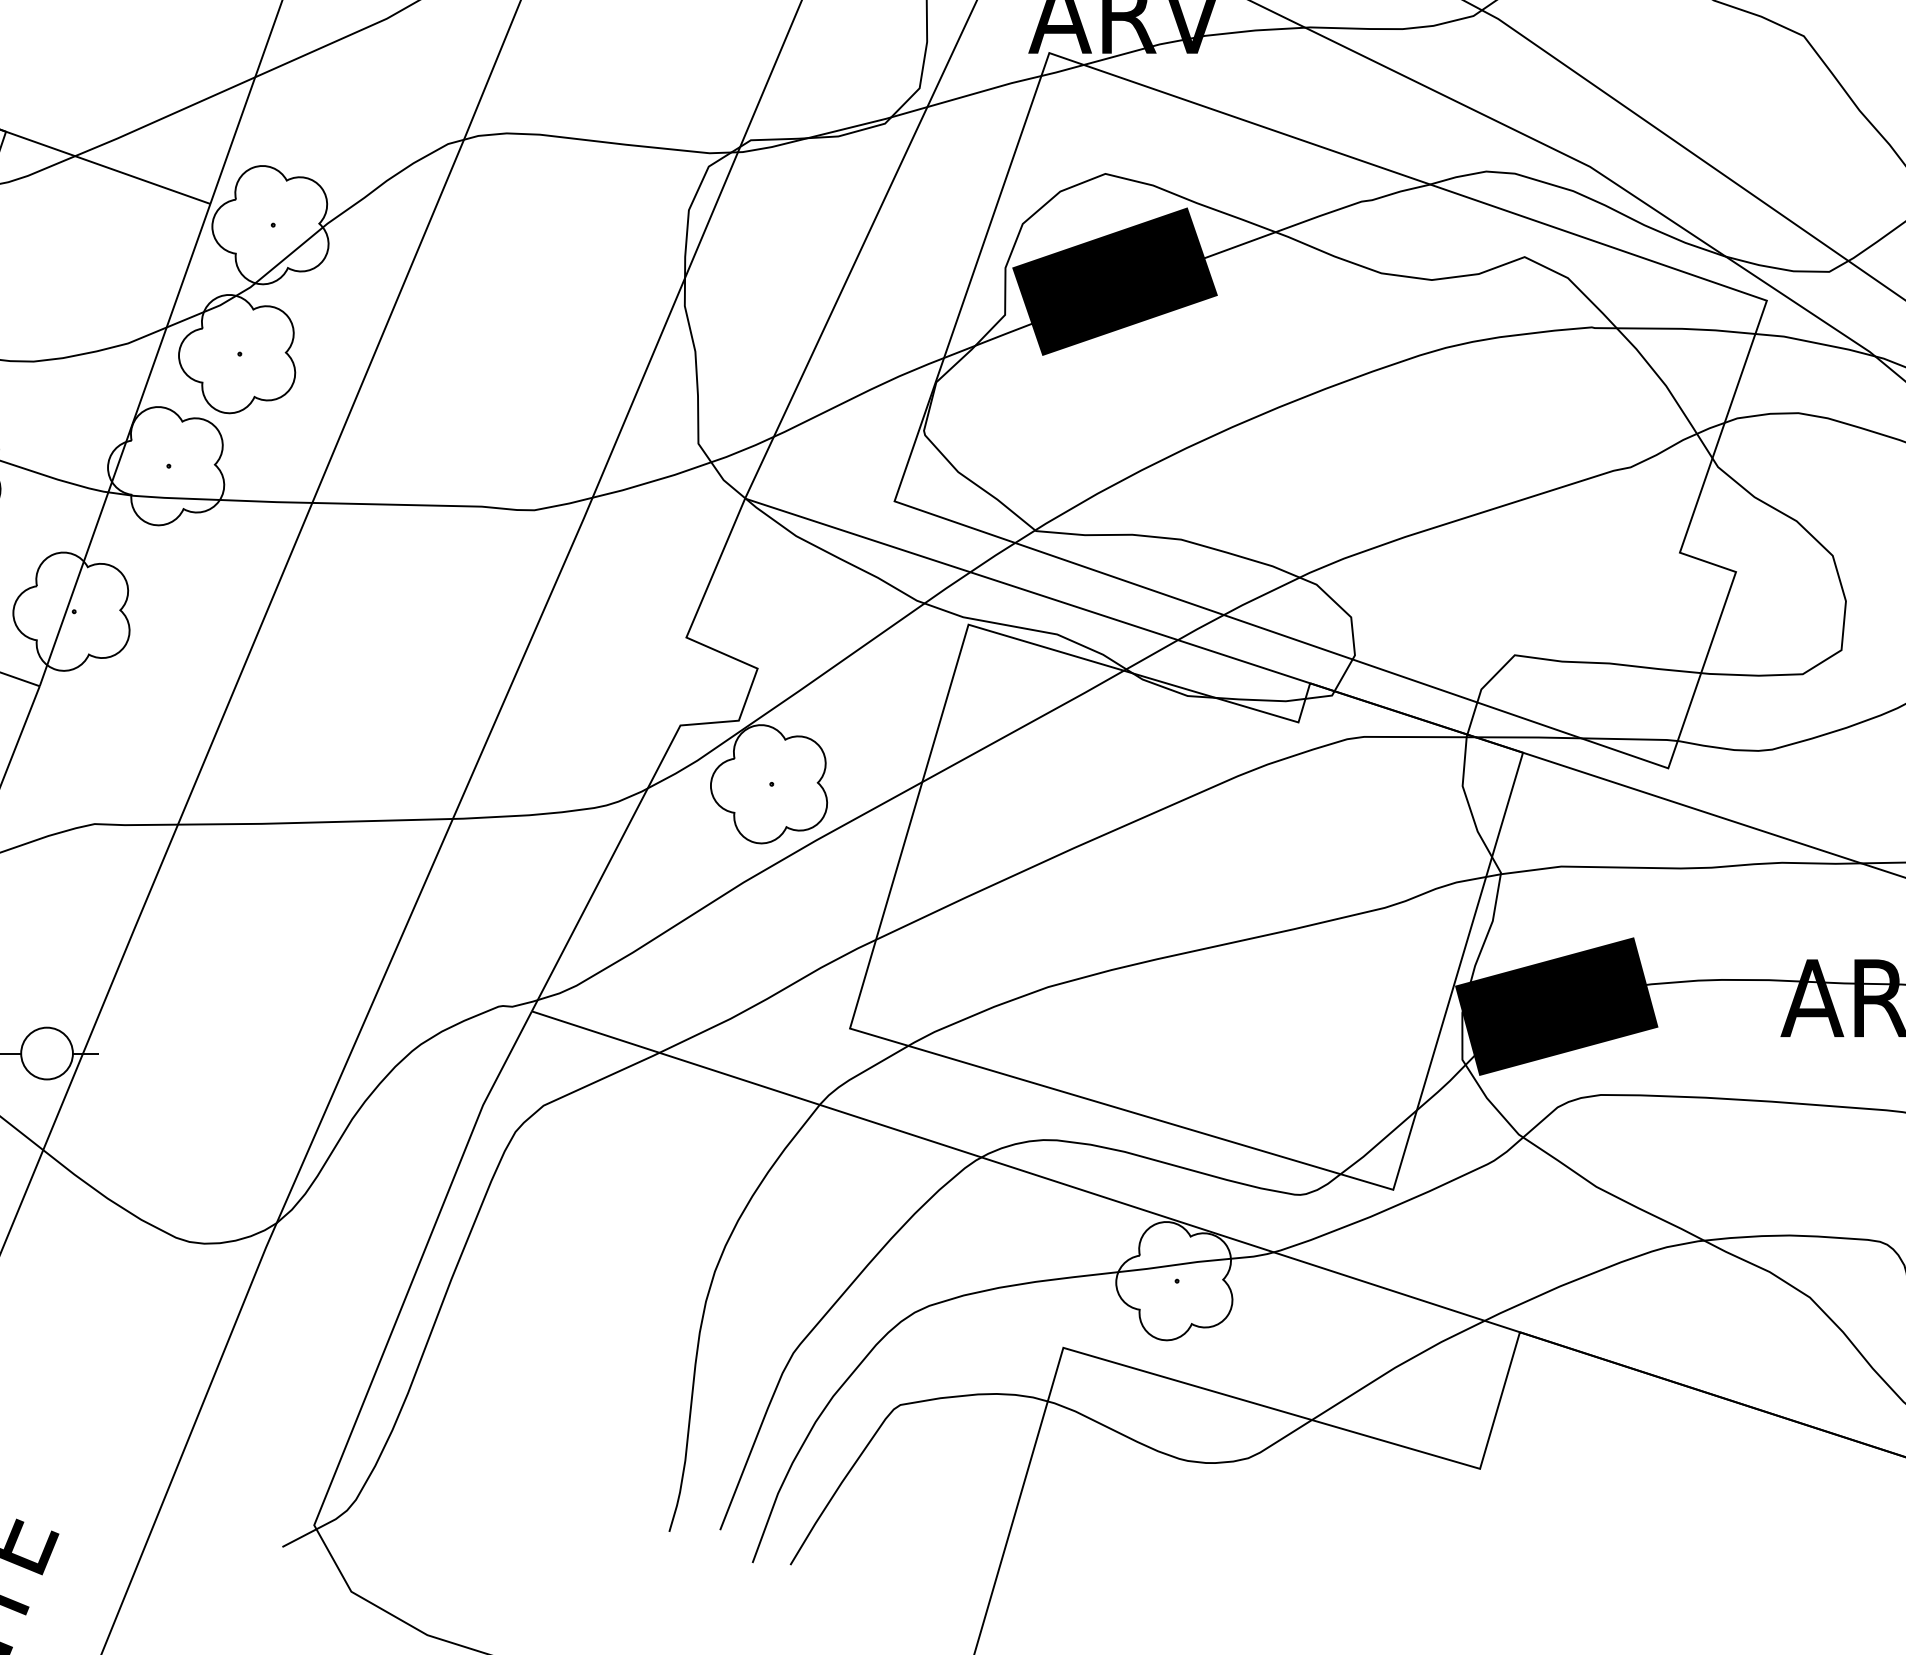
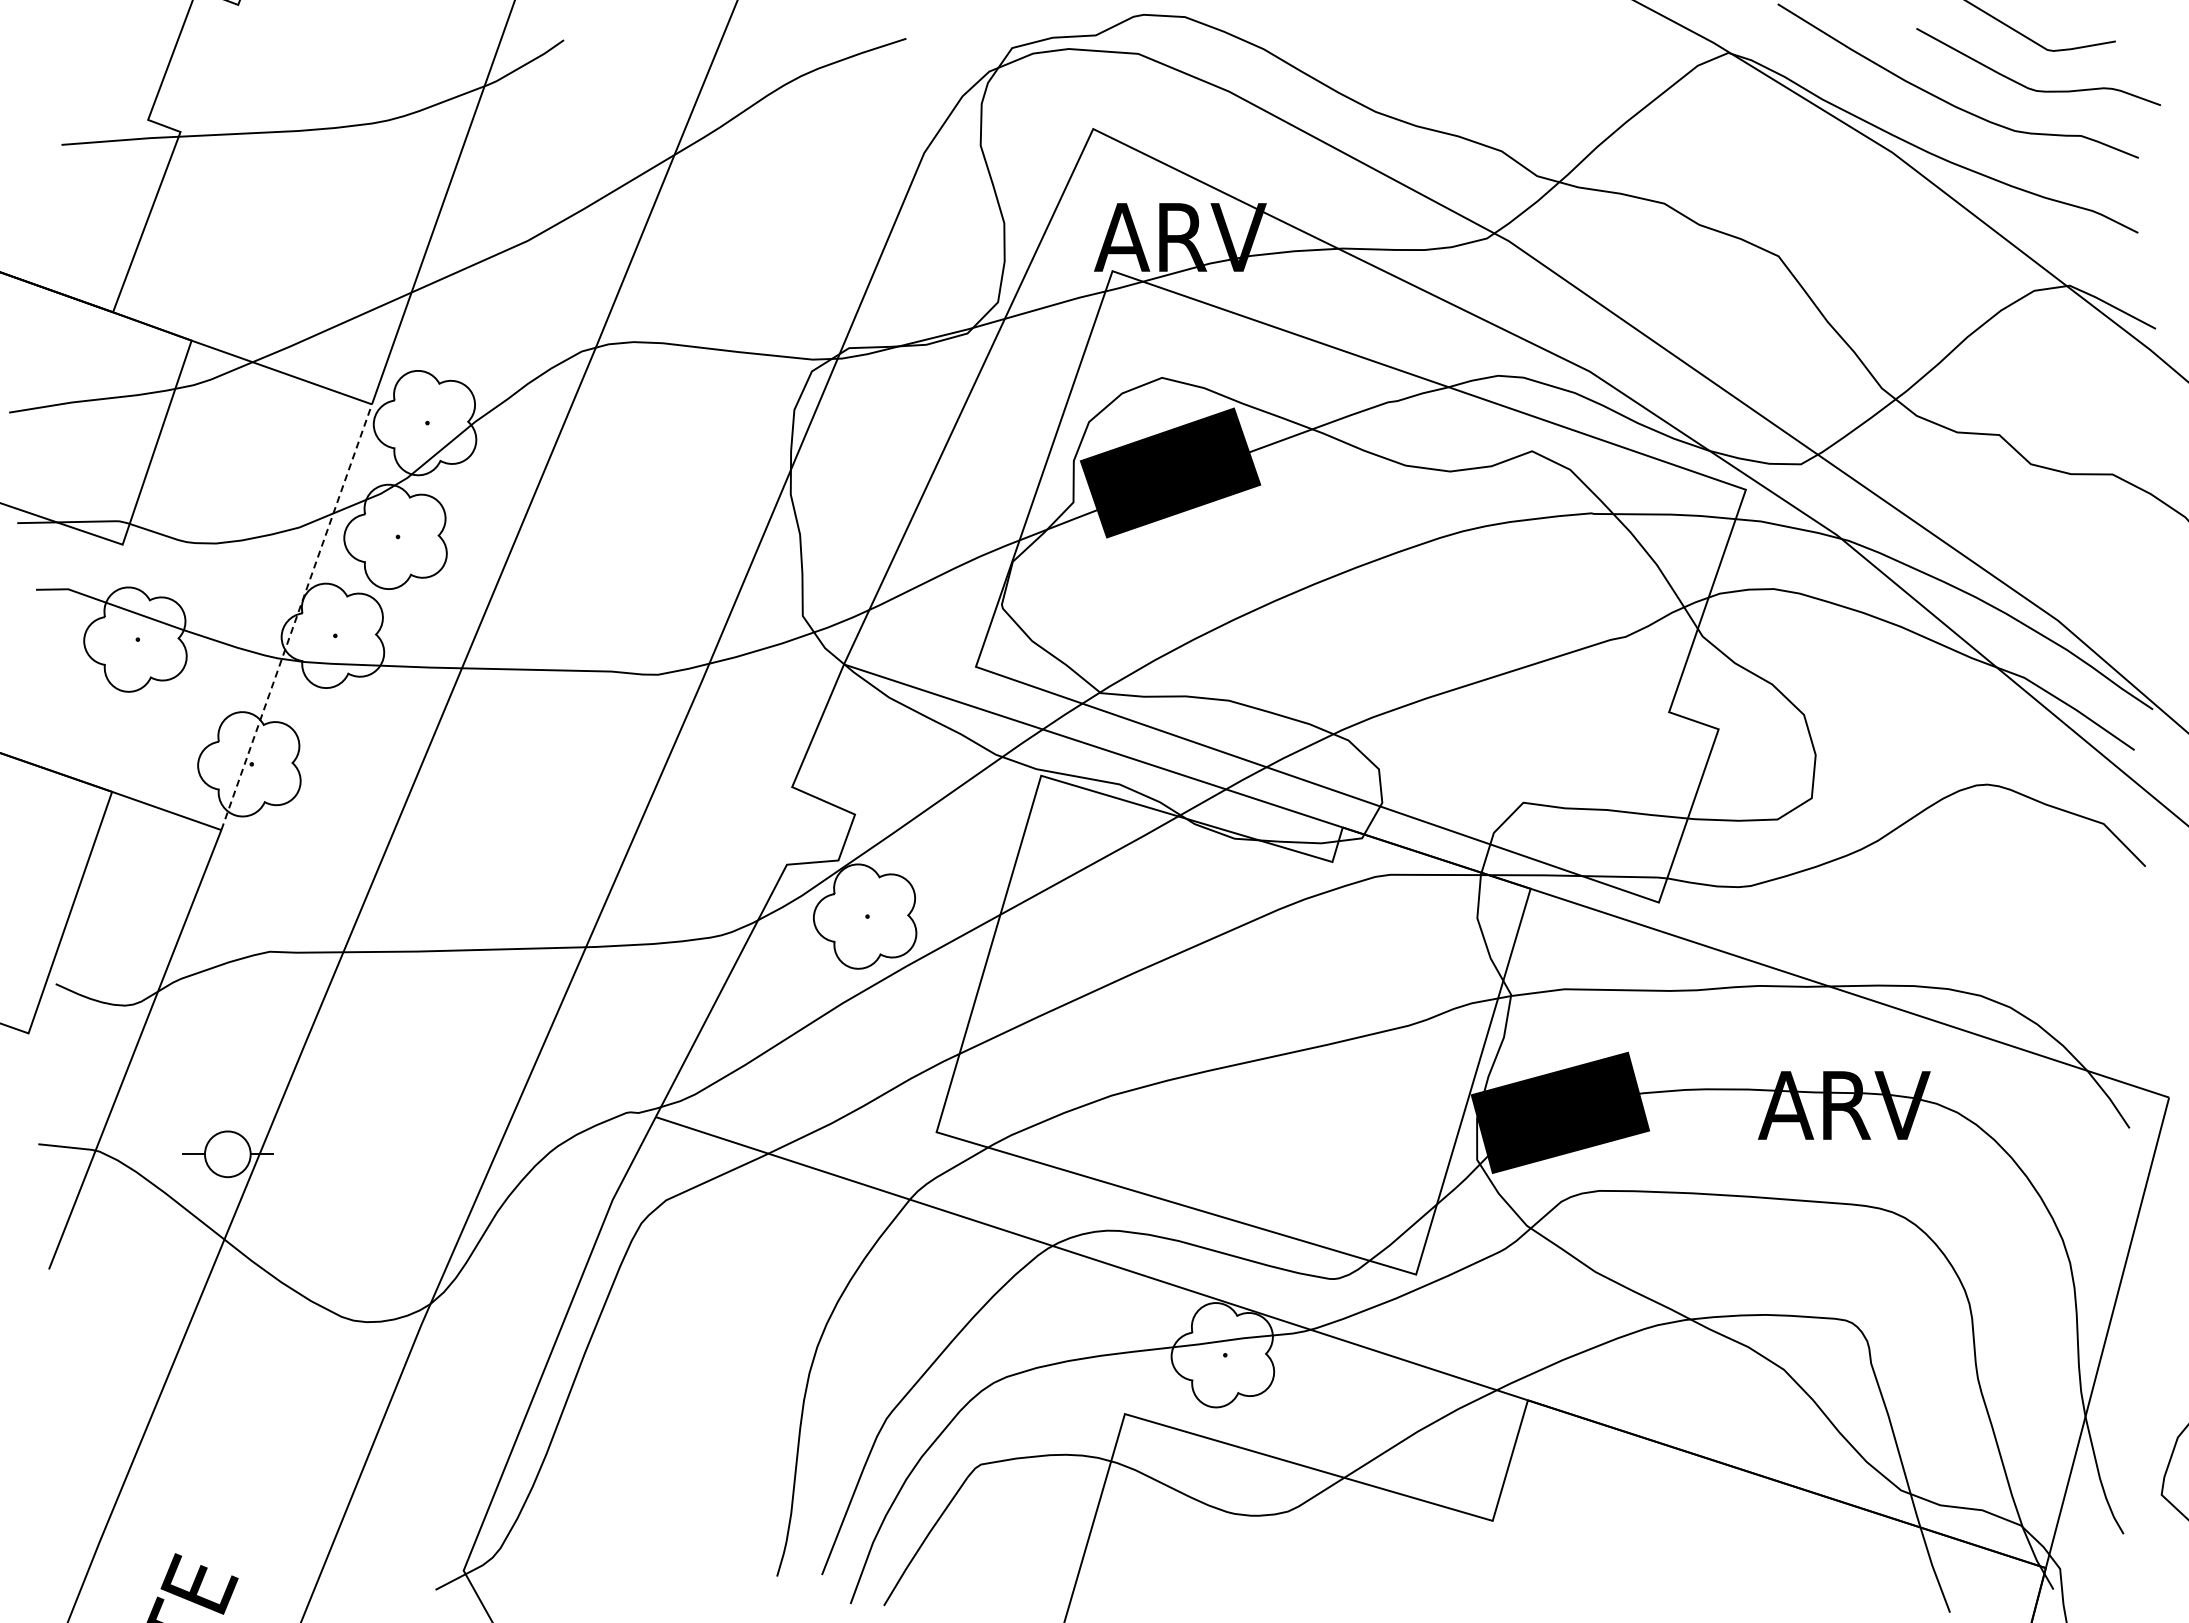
line: (124, 445) -> (296, 617), solid -> dashed

